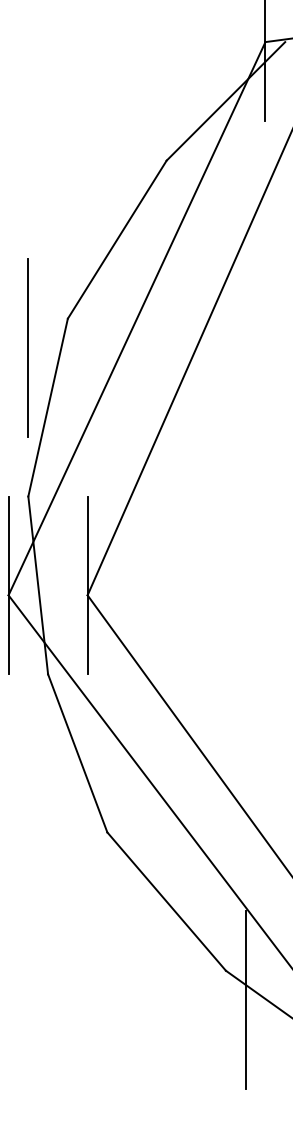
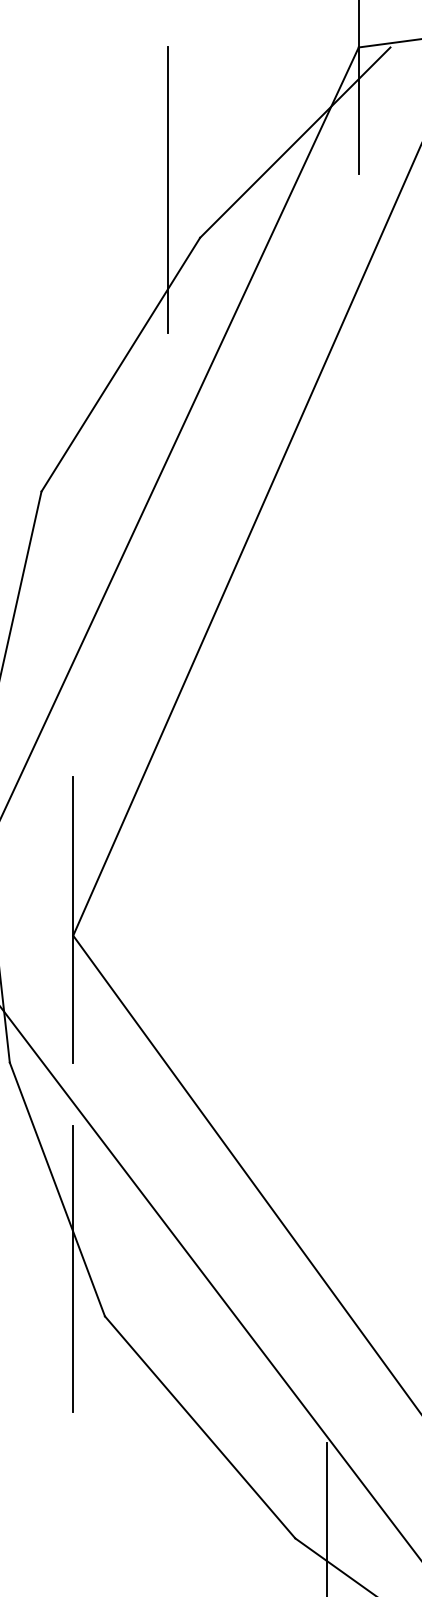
line: (146, 130) -> (167, 189), added
line: (87, 802) -> (73, 1268), added

